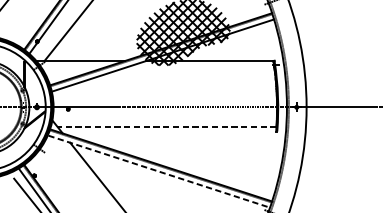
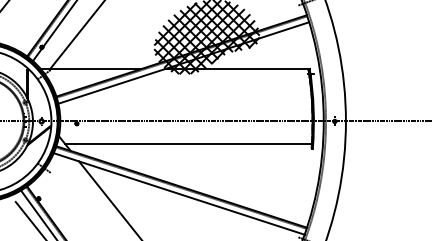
line: (166, 126) -> (187, 143), dashed -> solid
line: (159, 172) -> (179, 194), dashed -> solid

